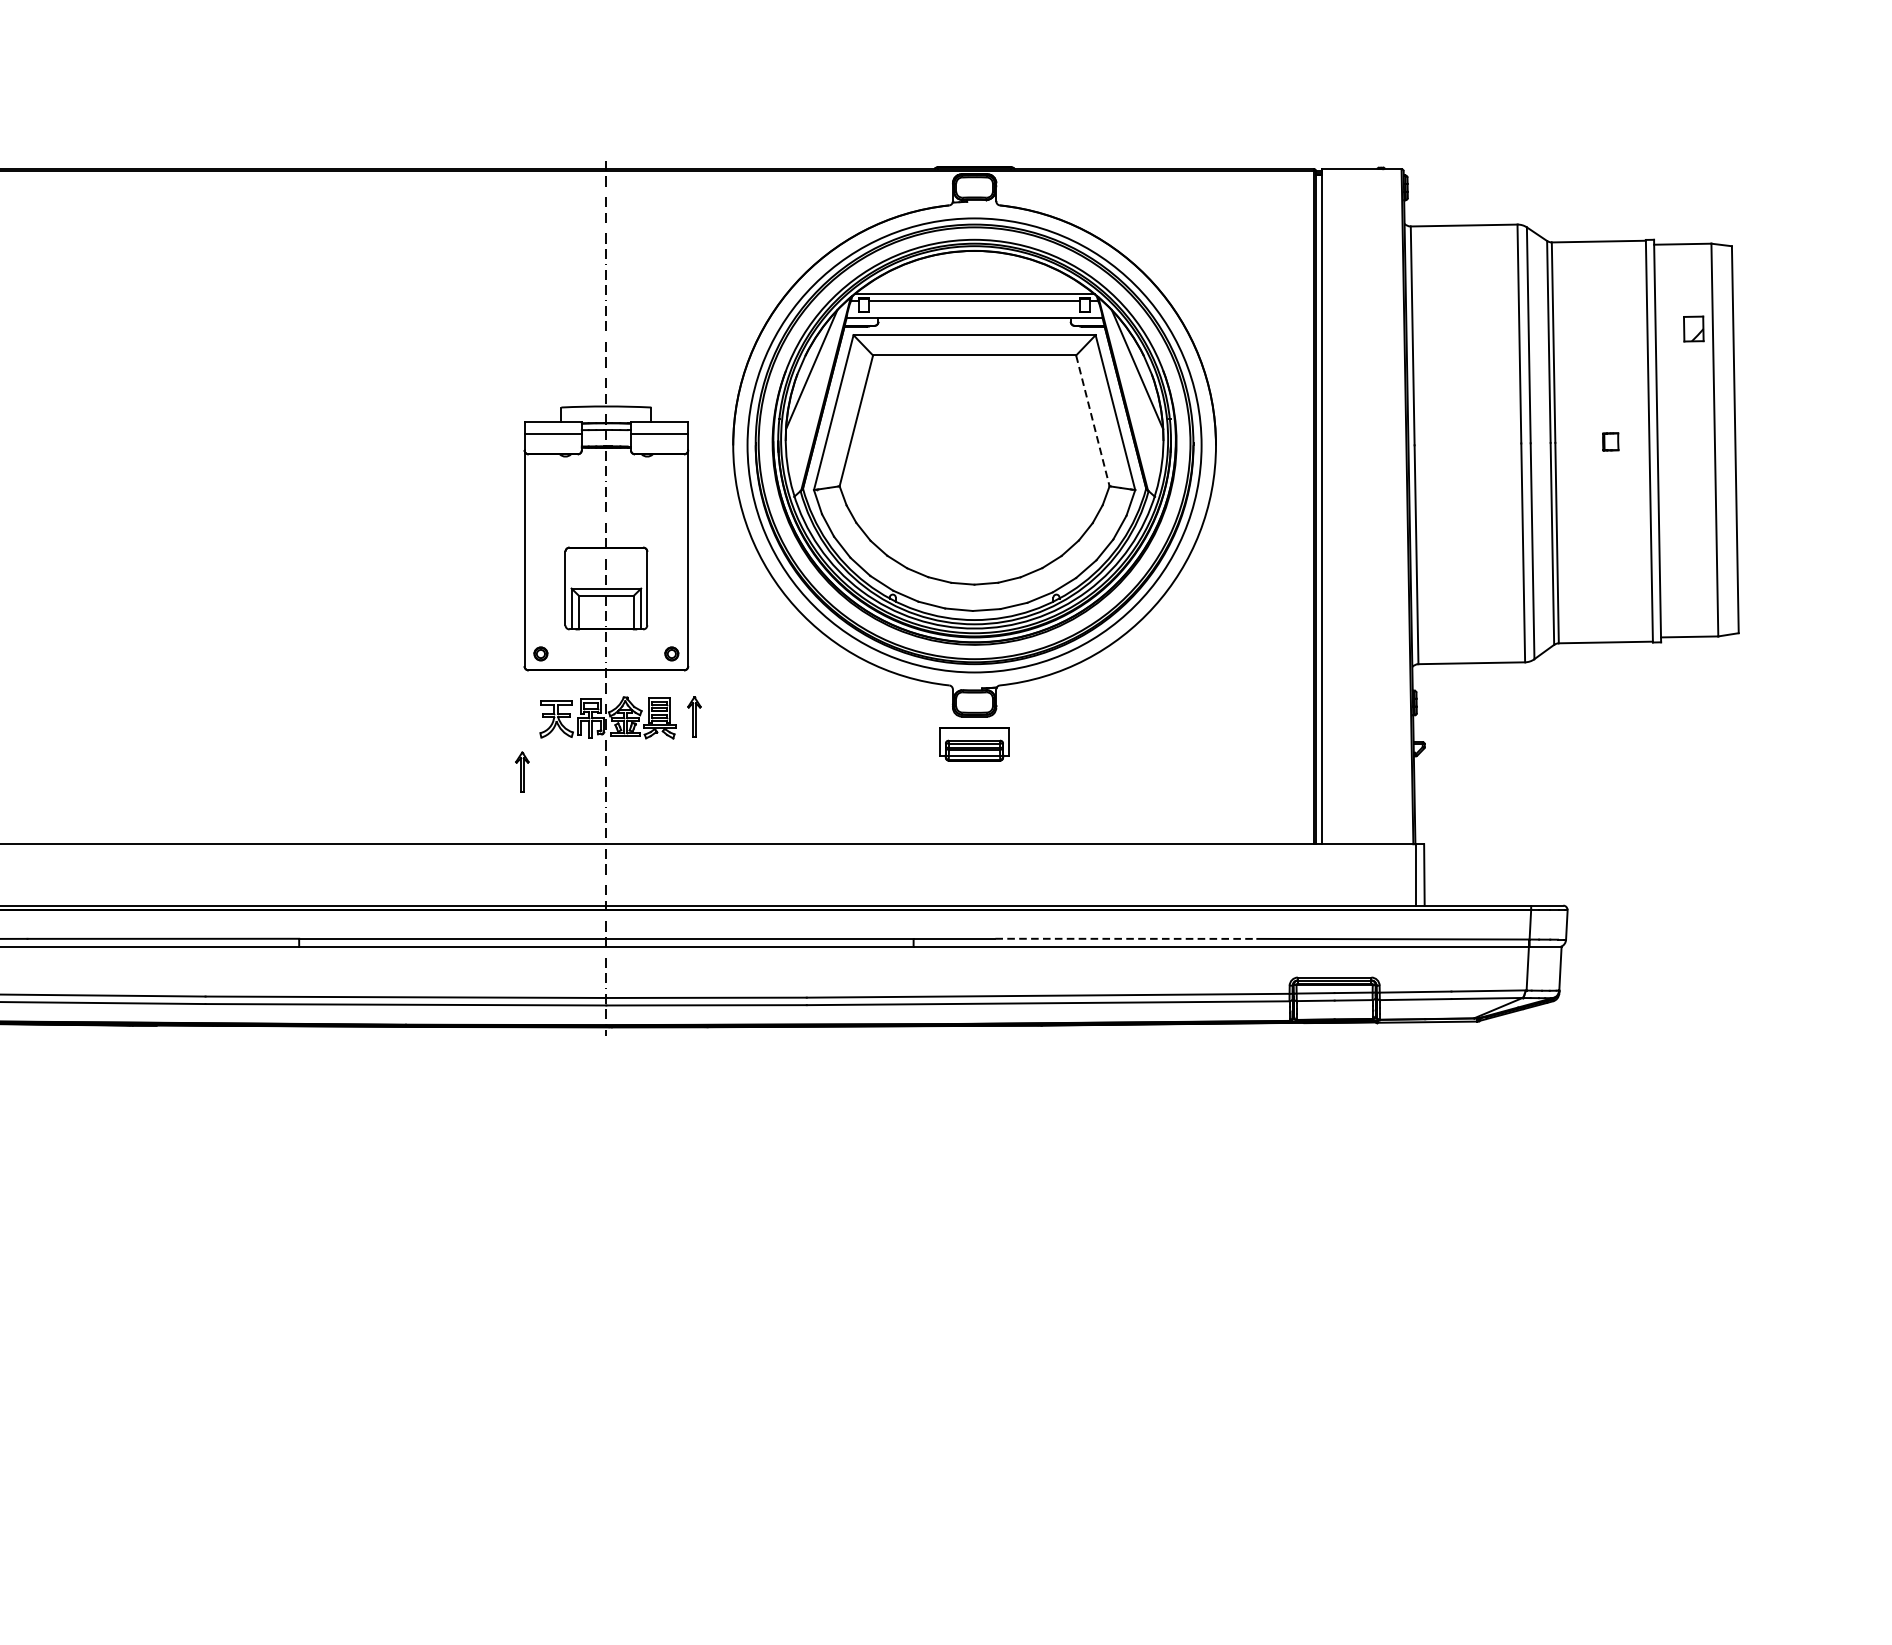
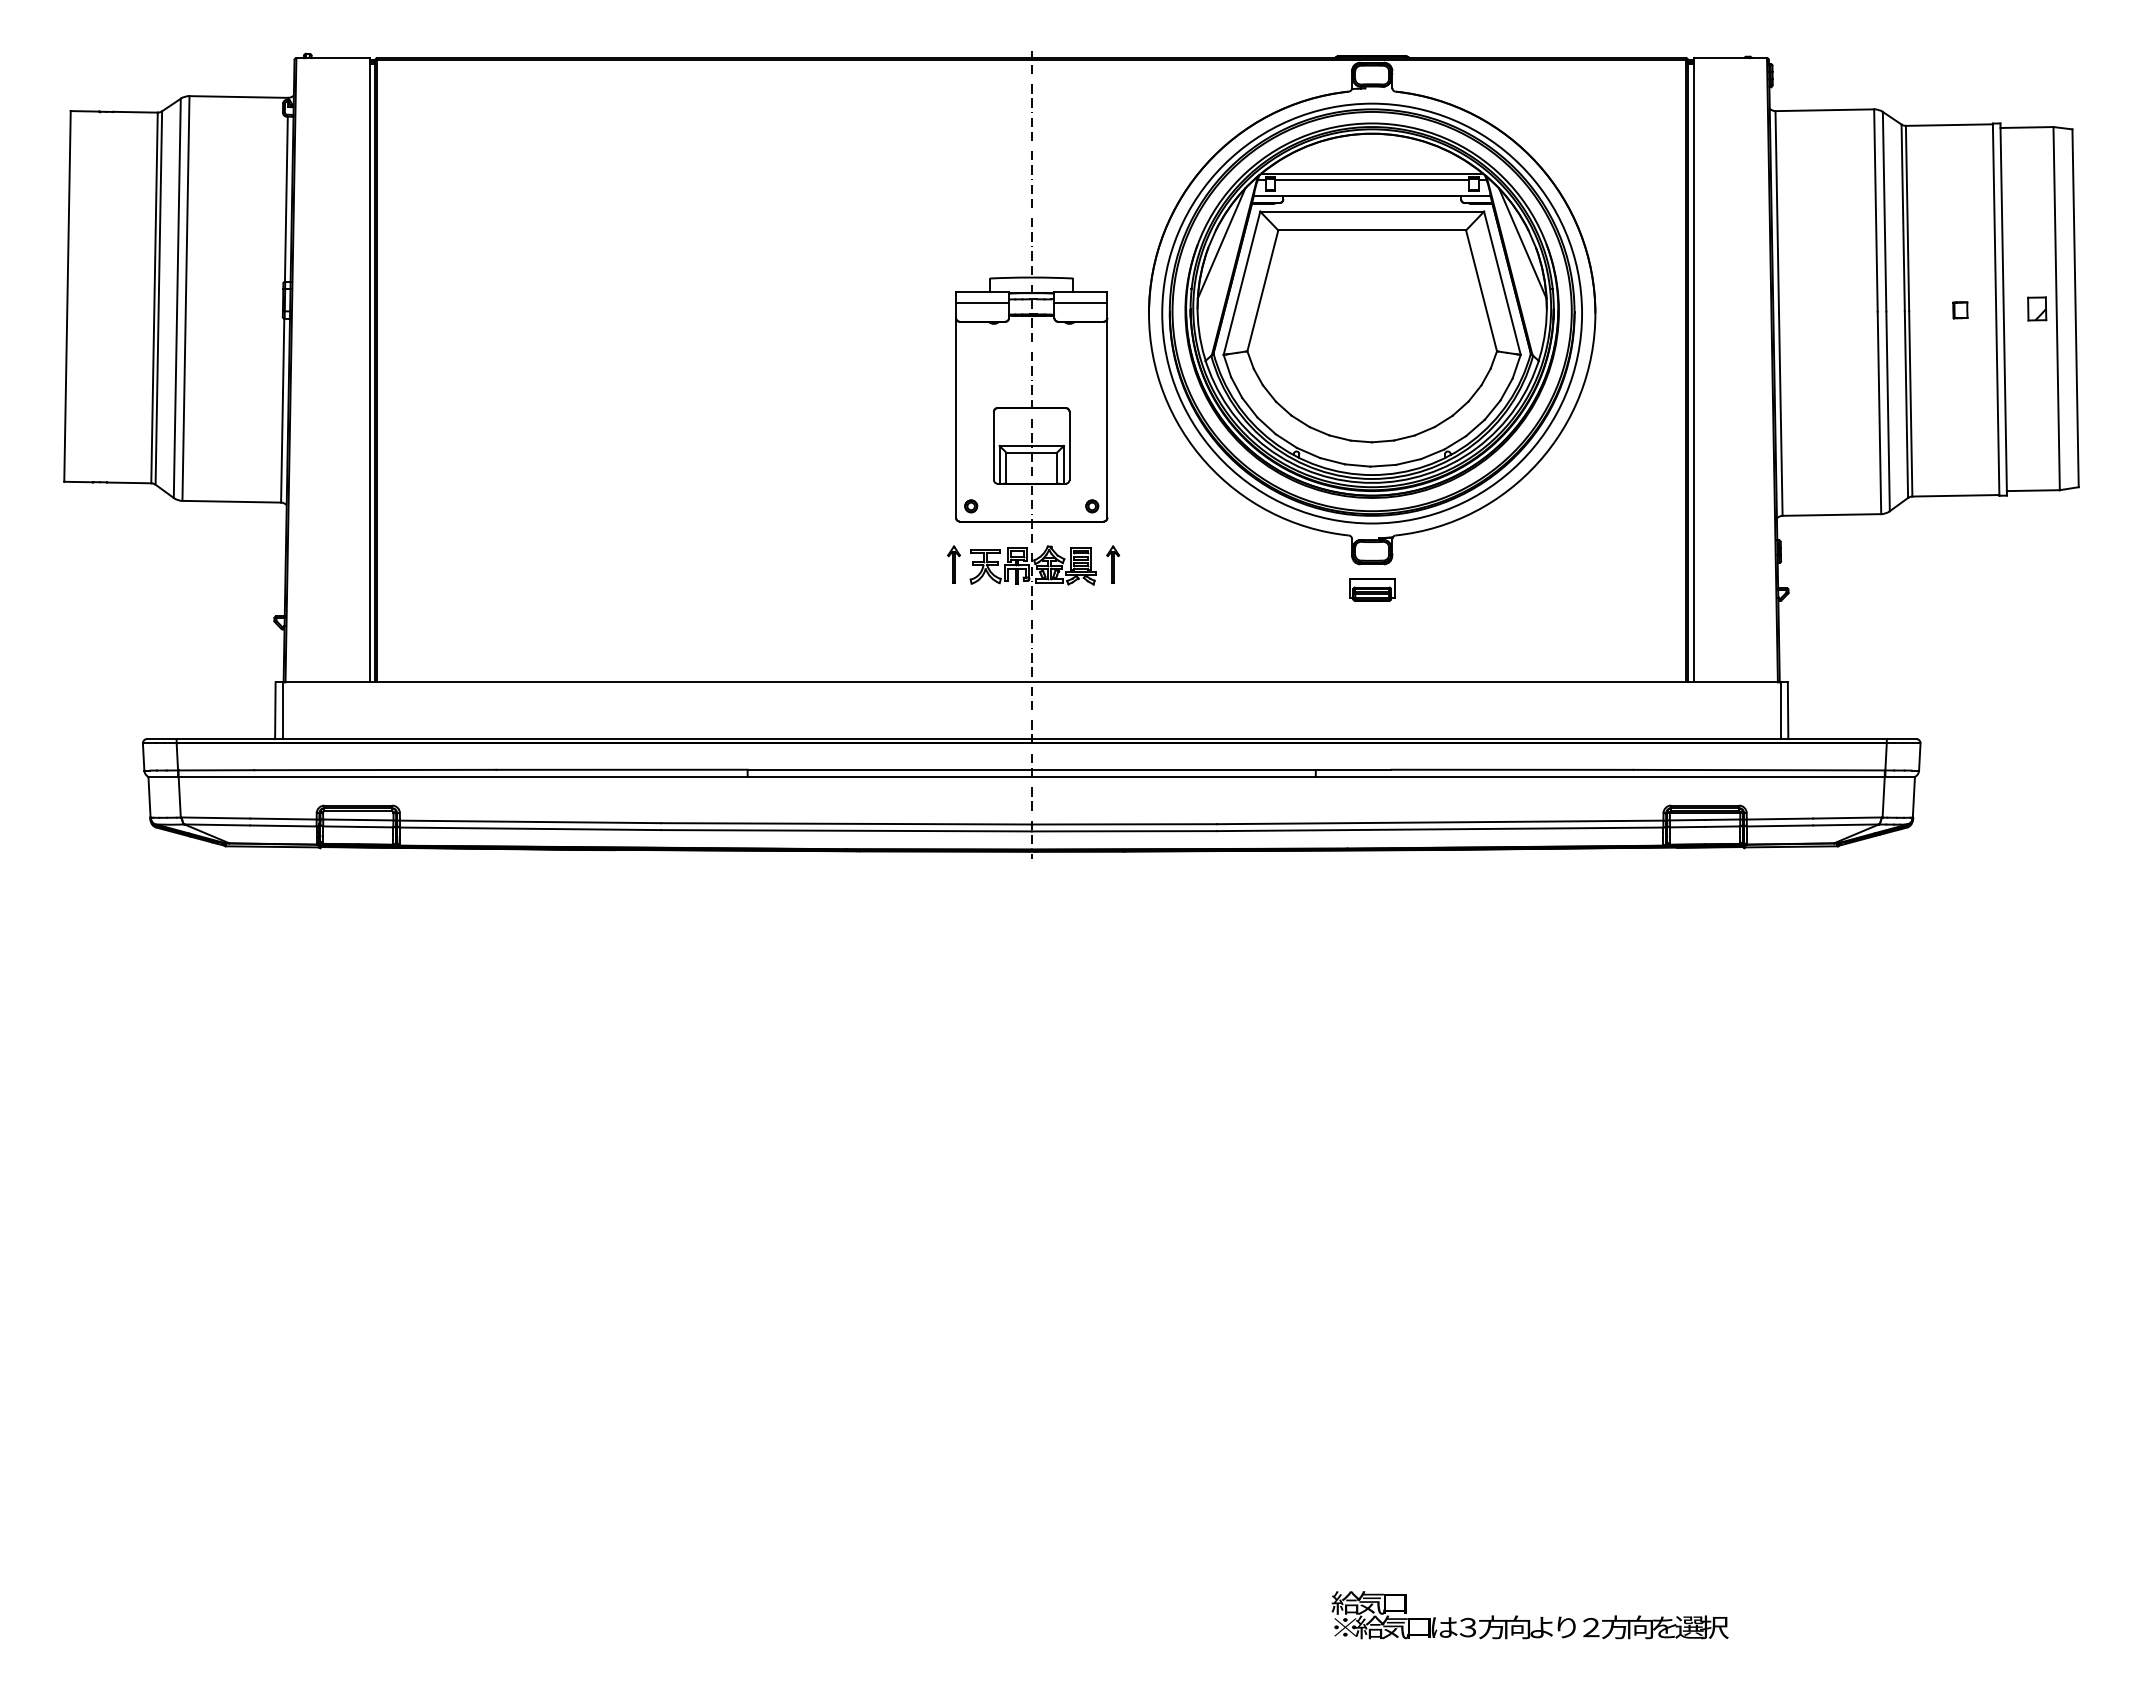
part: (1694, 328) -> (2037, 308), moved
line: (1092, 421) -> (1481, 291), dashed -> solid
part: (974, 743) -> (1372, 589), size x0.71
part: (521, 771) -> (953, 564), moved
line: (1126, 938) -> (1512, 769), dashed -> solid

